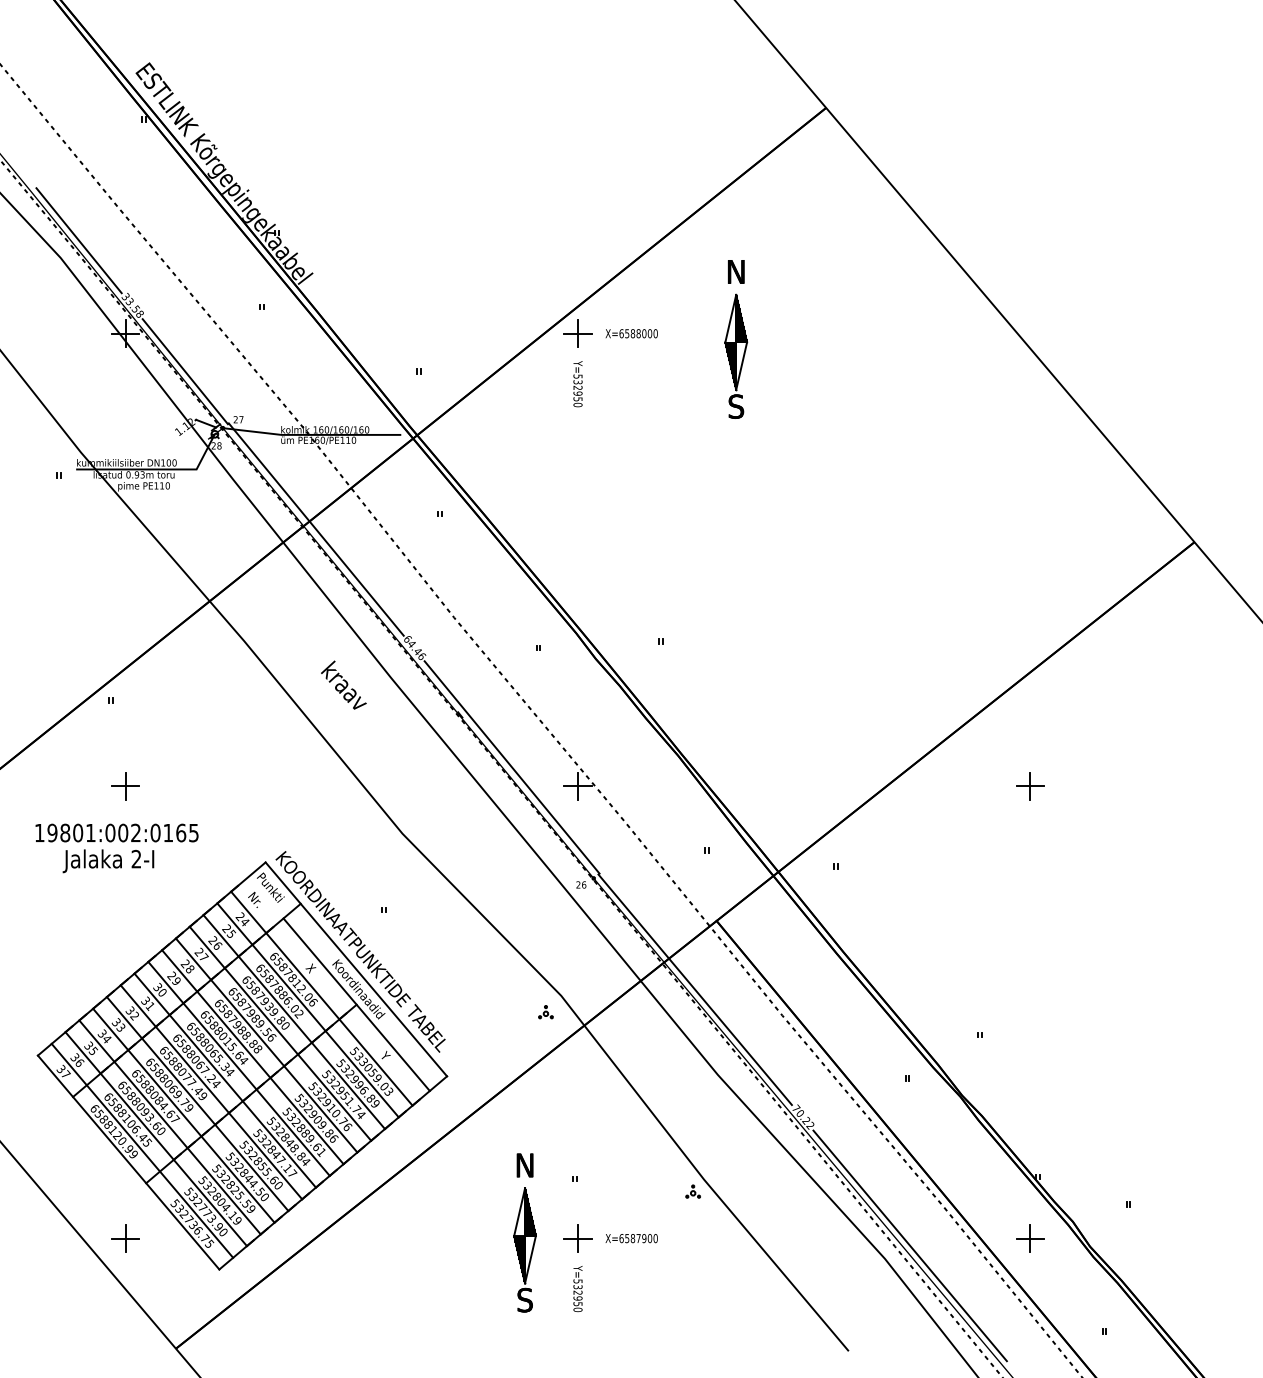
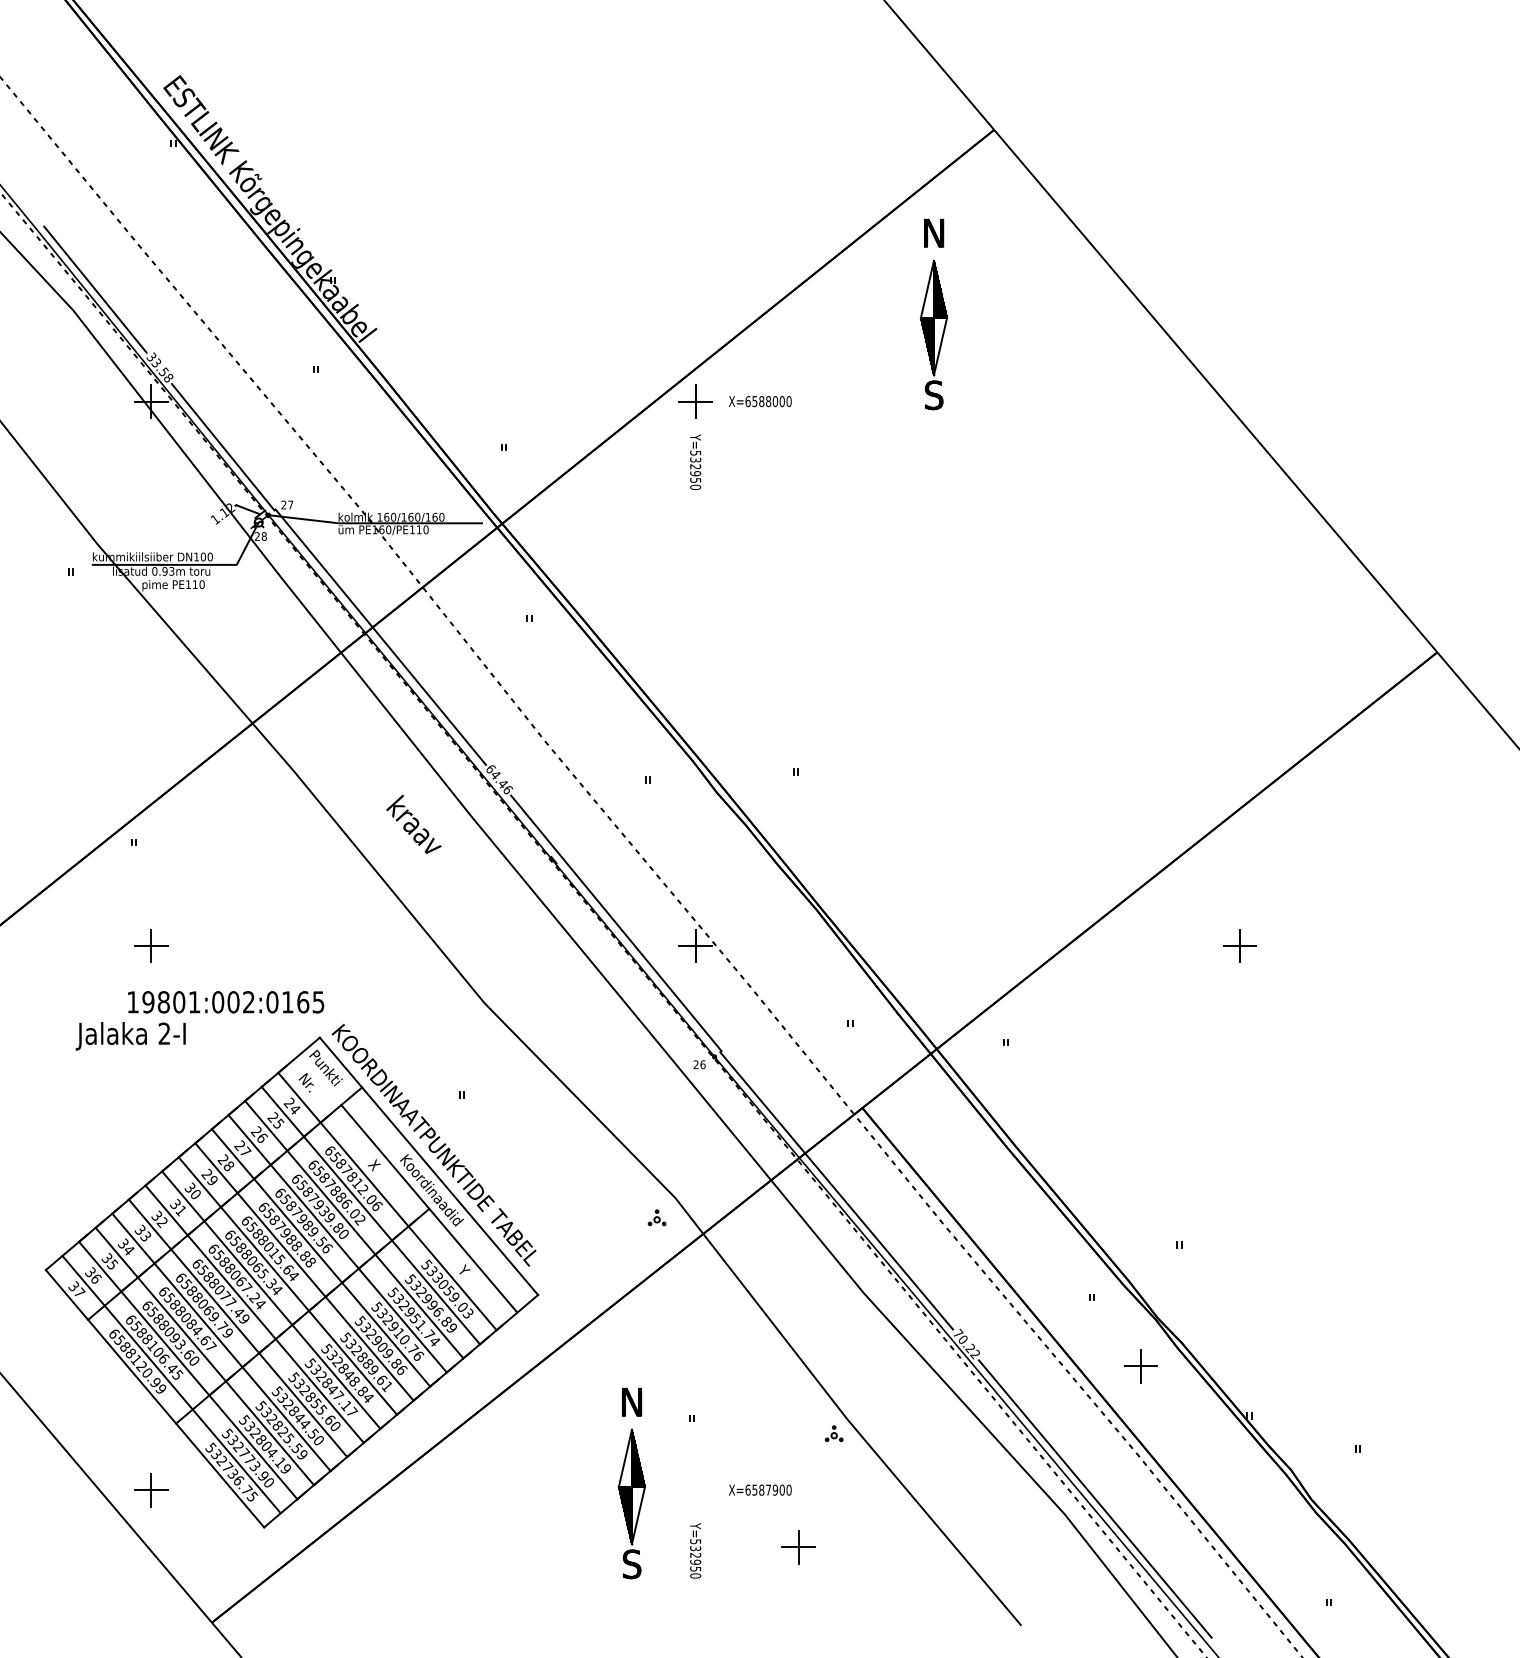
part: (735, 339) -> (933, 314), moved
text: (117, 833) -> (226, 1002), moved
part: (577, 1238) -> (798, 1547), moved
part: (1030, 1238) -> (1140, 1366), moved

